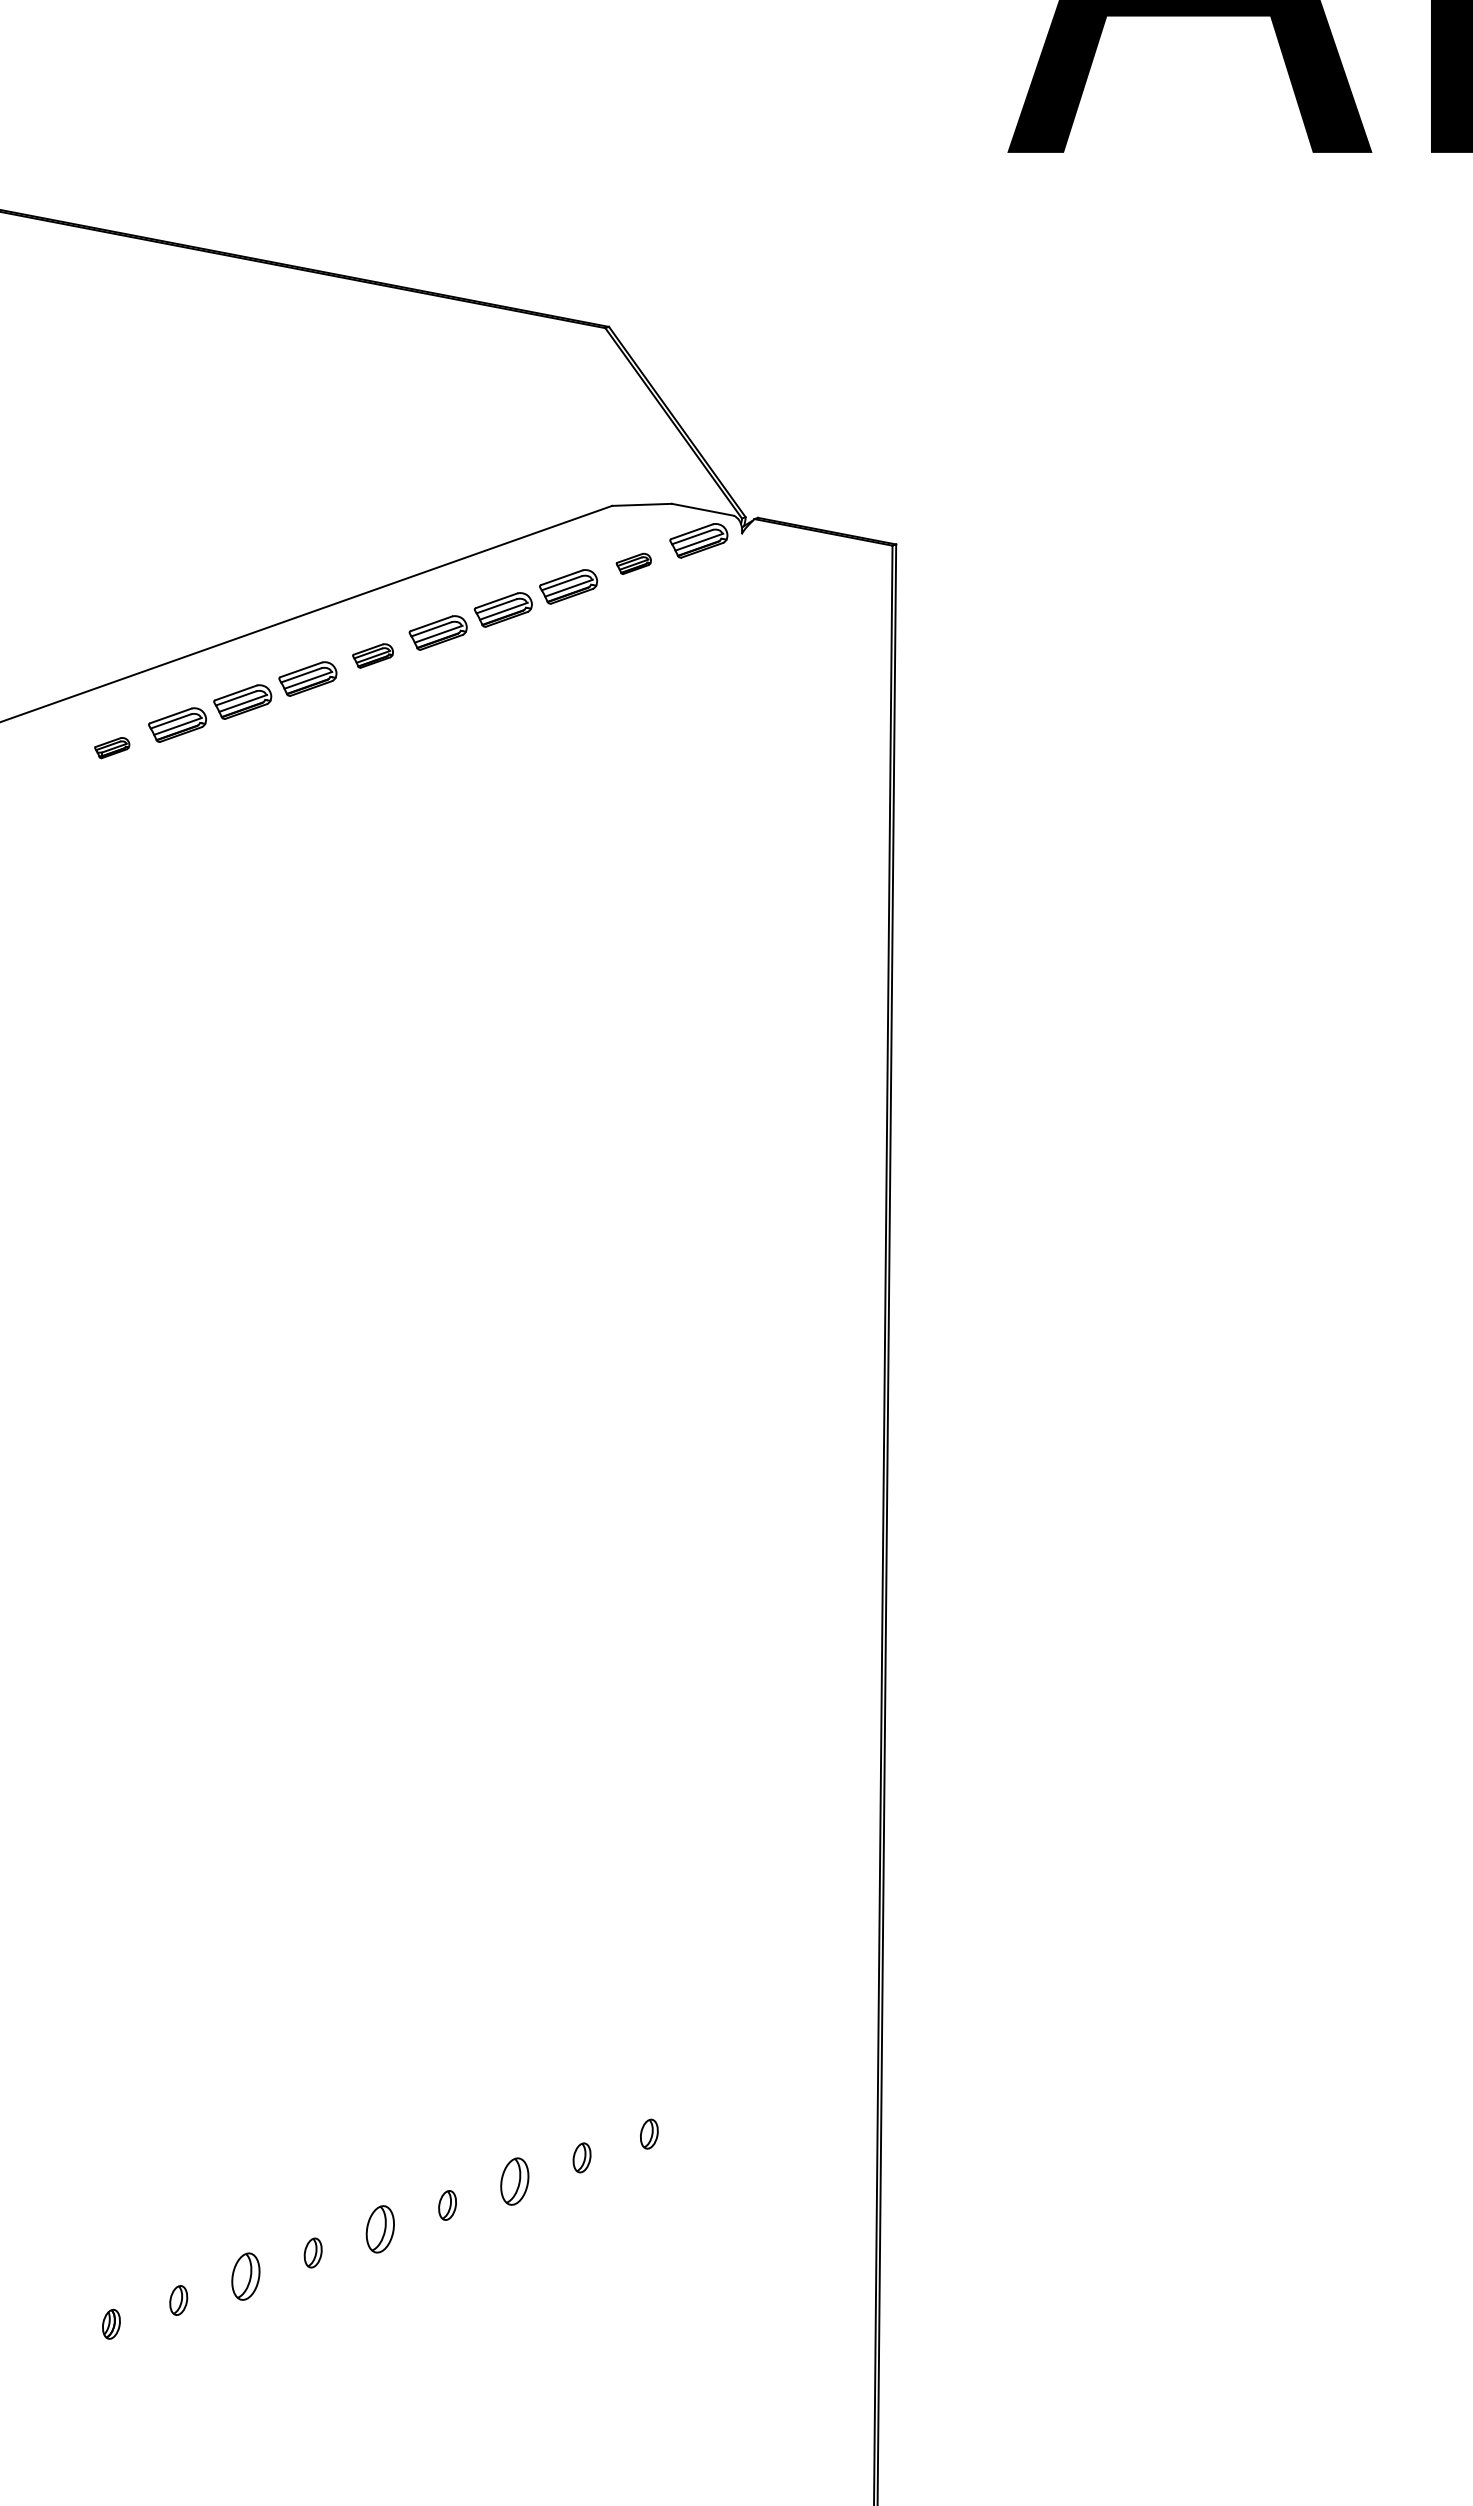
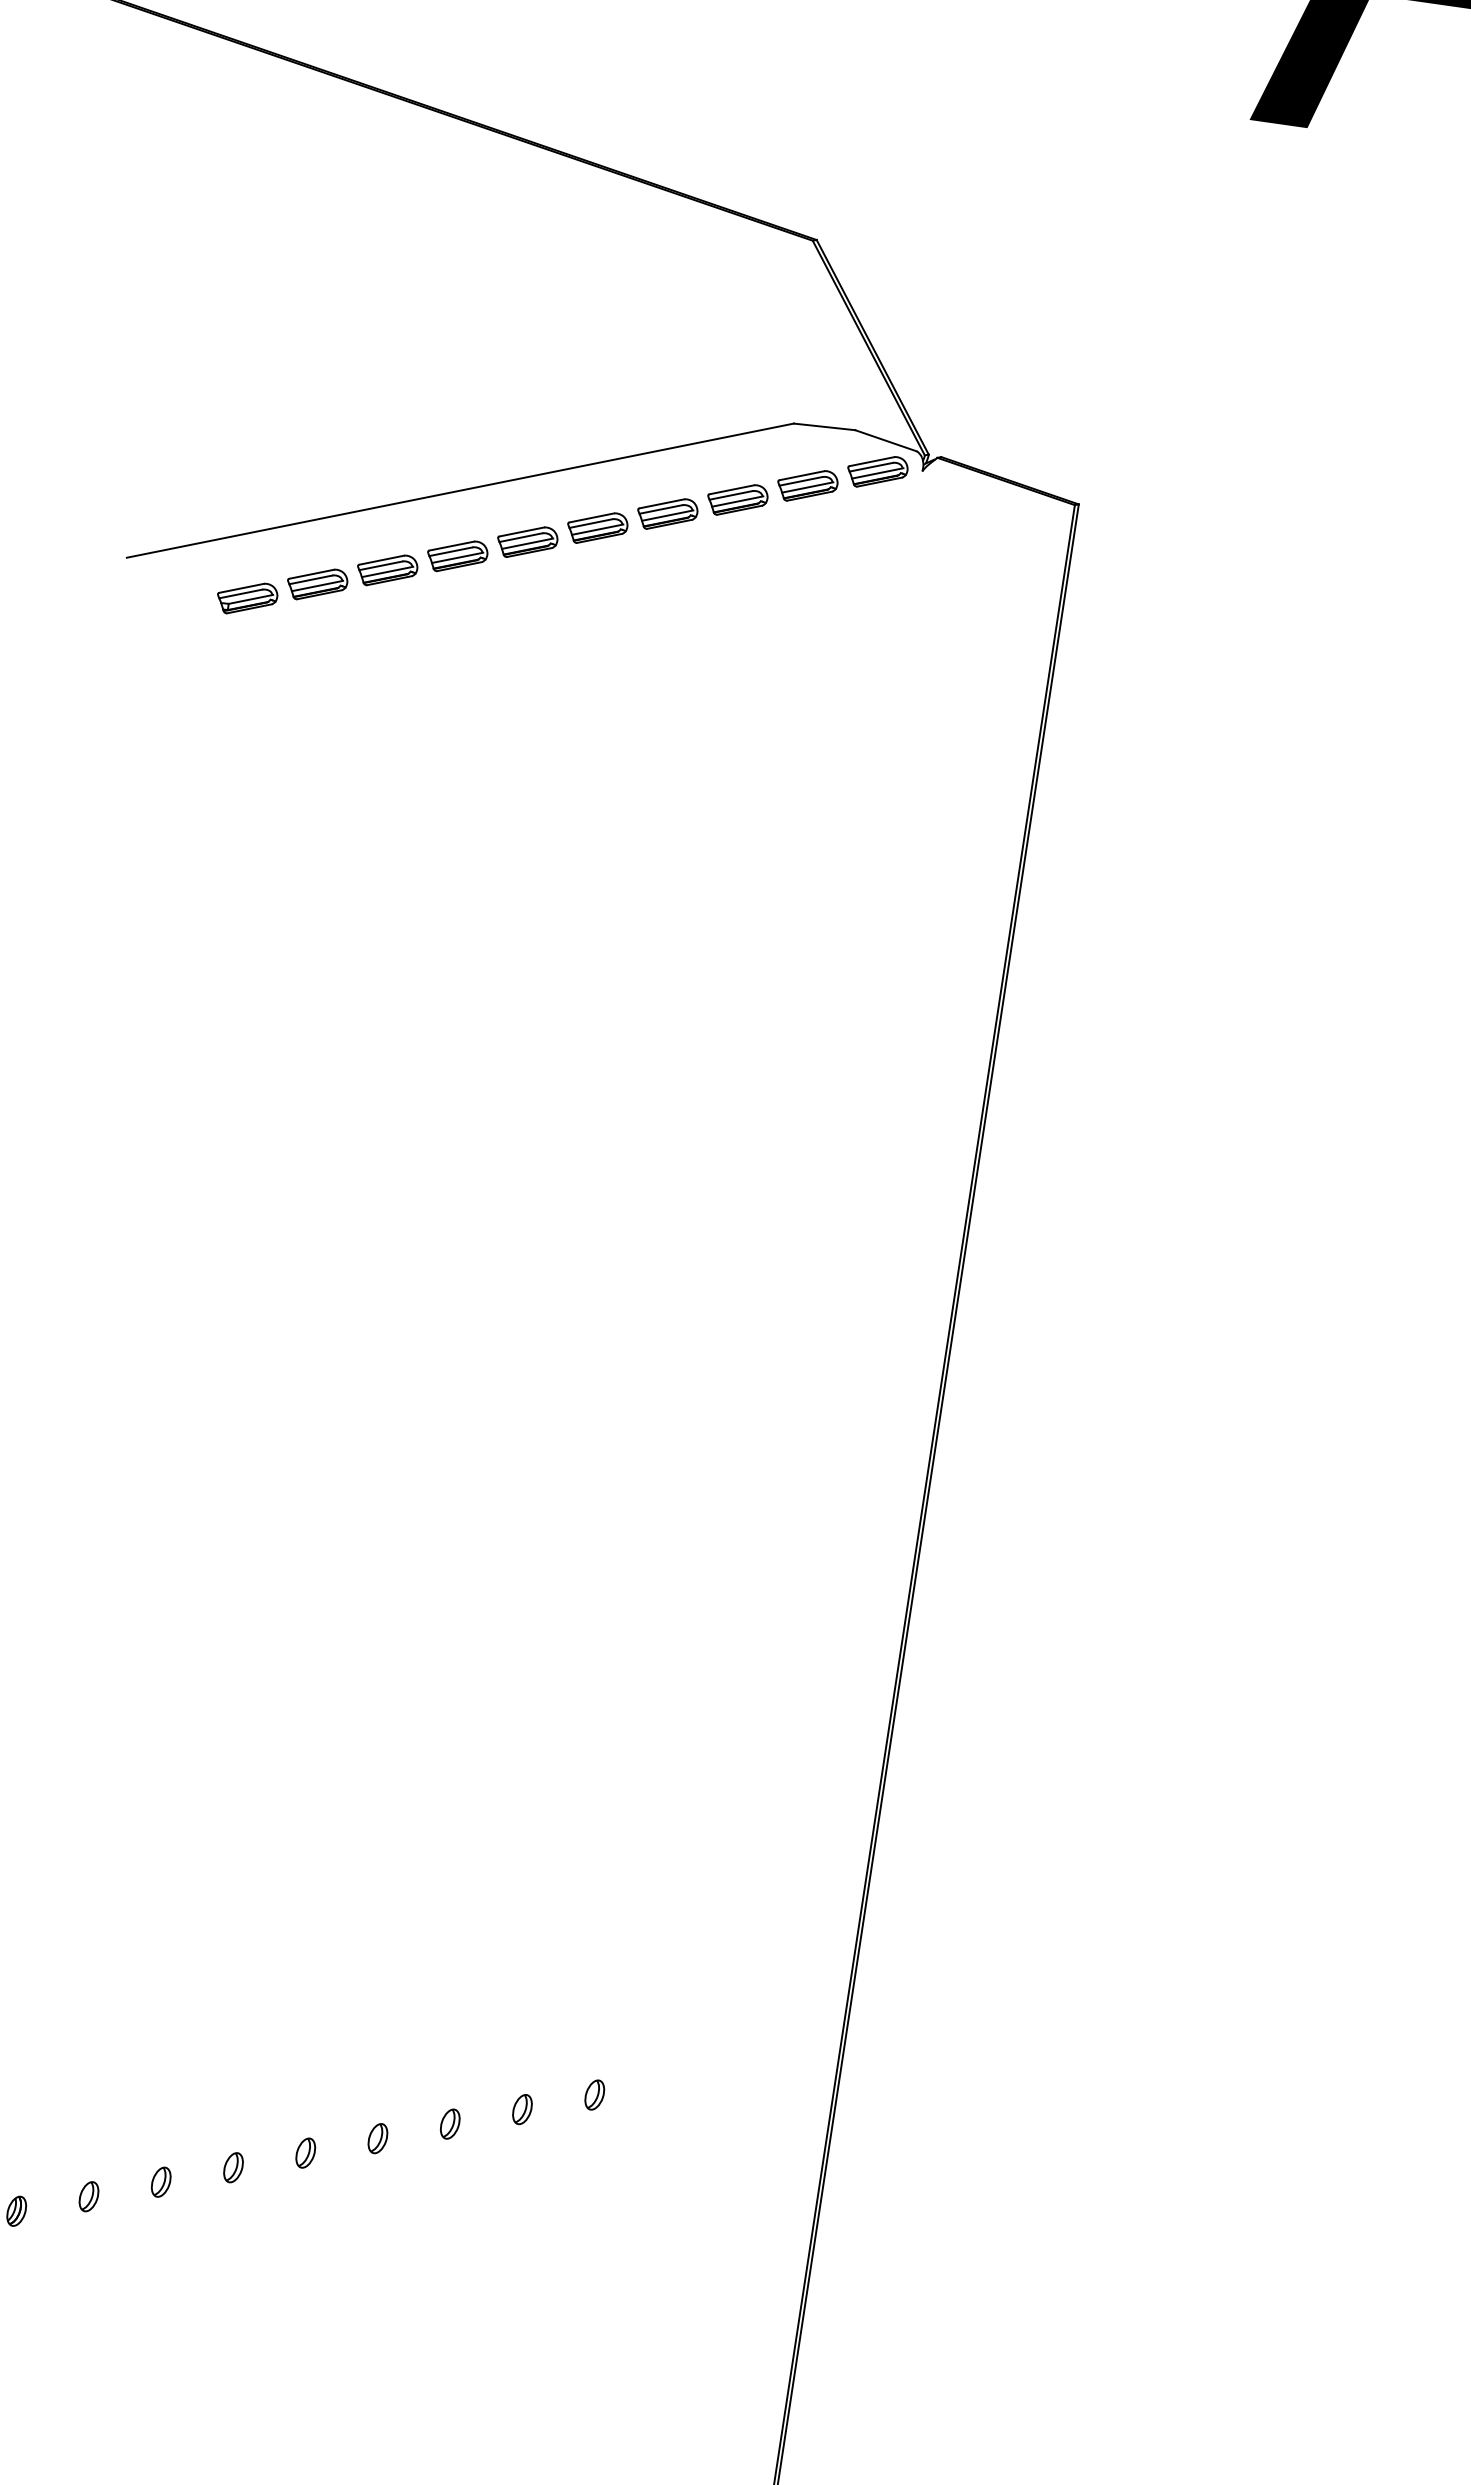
part: (633, 563) -> (807, 485), size x1.67
part: (372, 655) -> (526, 541), size x1.43
part: (111, 747) -> (246, 597), size x1.67
part: (514, 2181) -> (449, 2123), size x0.62
part: (380, 2228) -> (305, 2152), size x0.62
part: (245, 2276) -> (160, 2181), size x0.62

